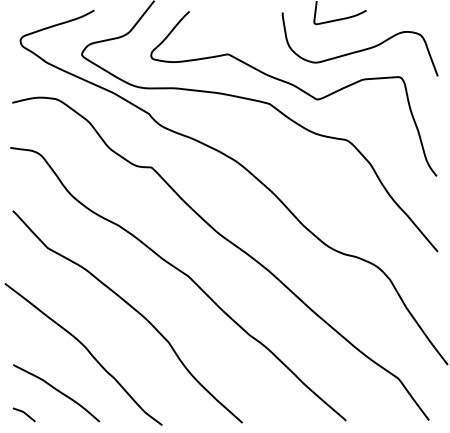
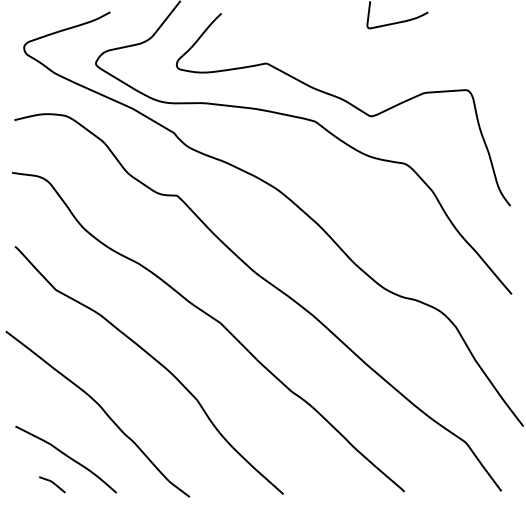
curve: (359, 50) -> (420, 58), removed
curve: (24, 413) -> (52, 483), moved

